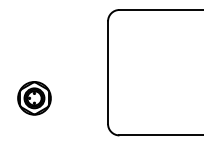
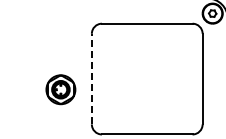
line: (107, 72) -> (91, 78), solid -> dashed
part: (34, 98) -> (60, 89), moved

